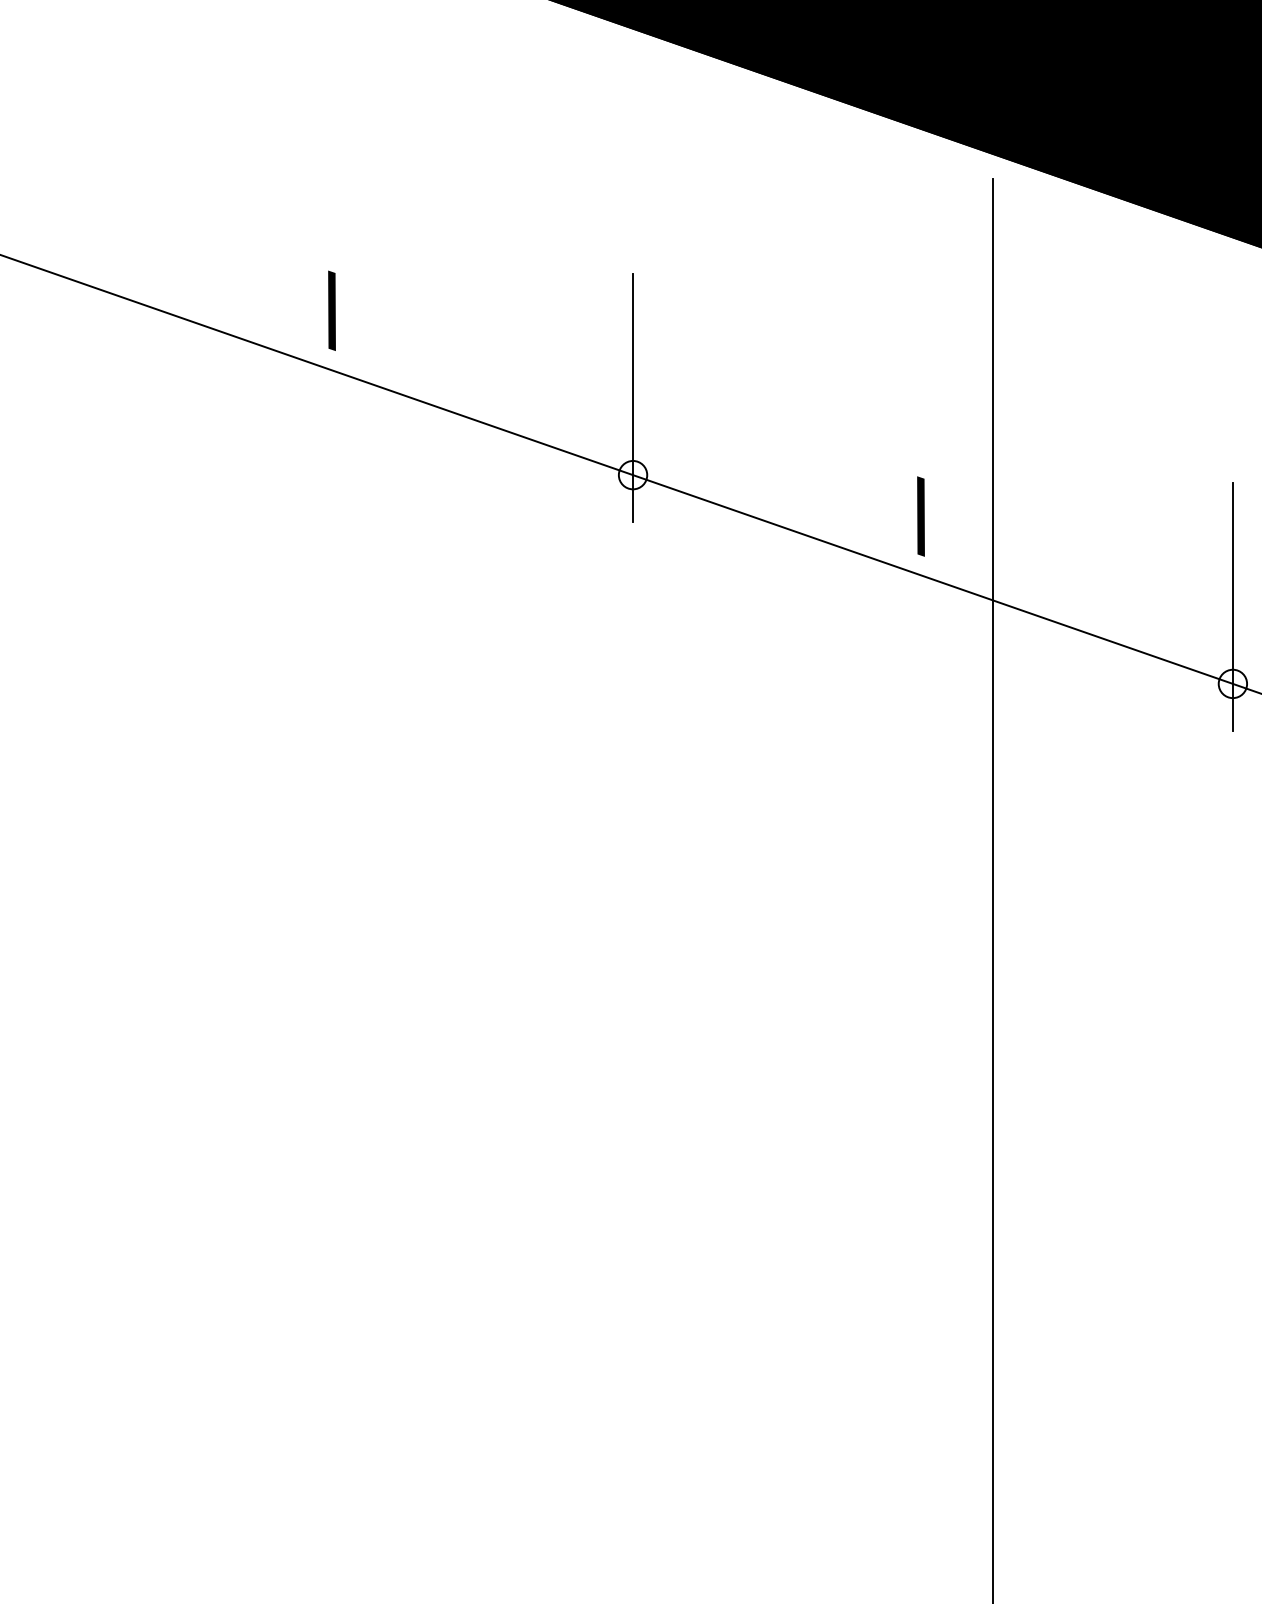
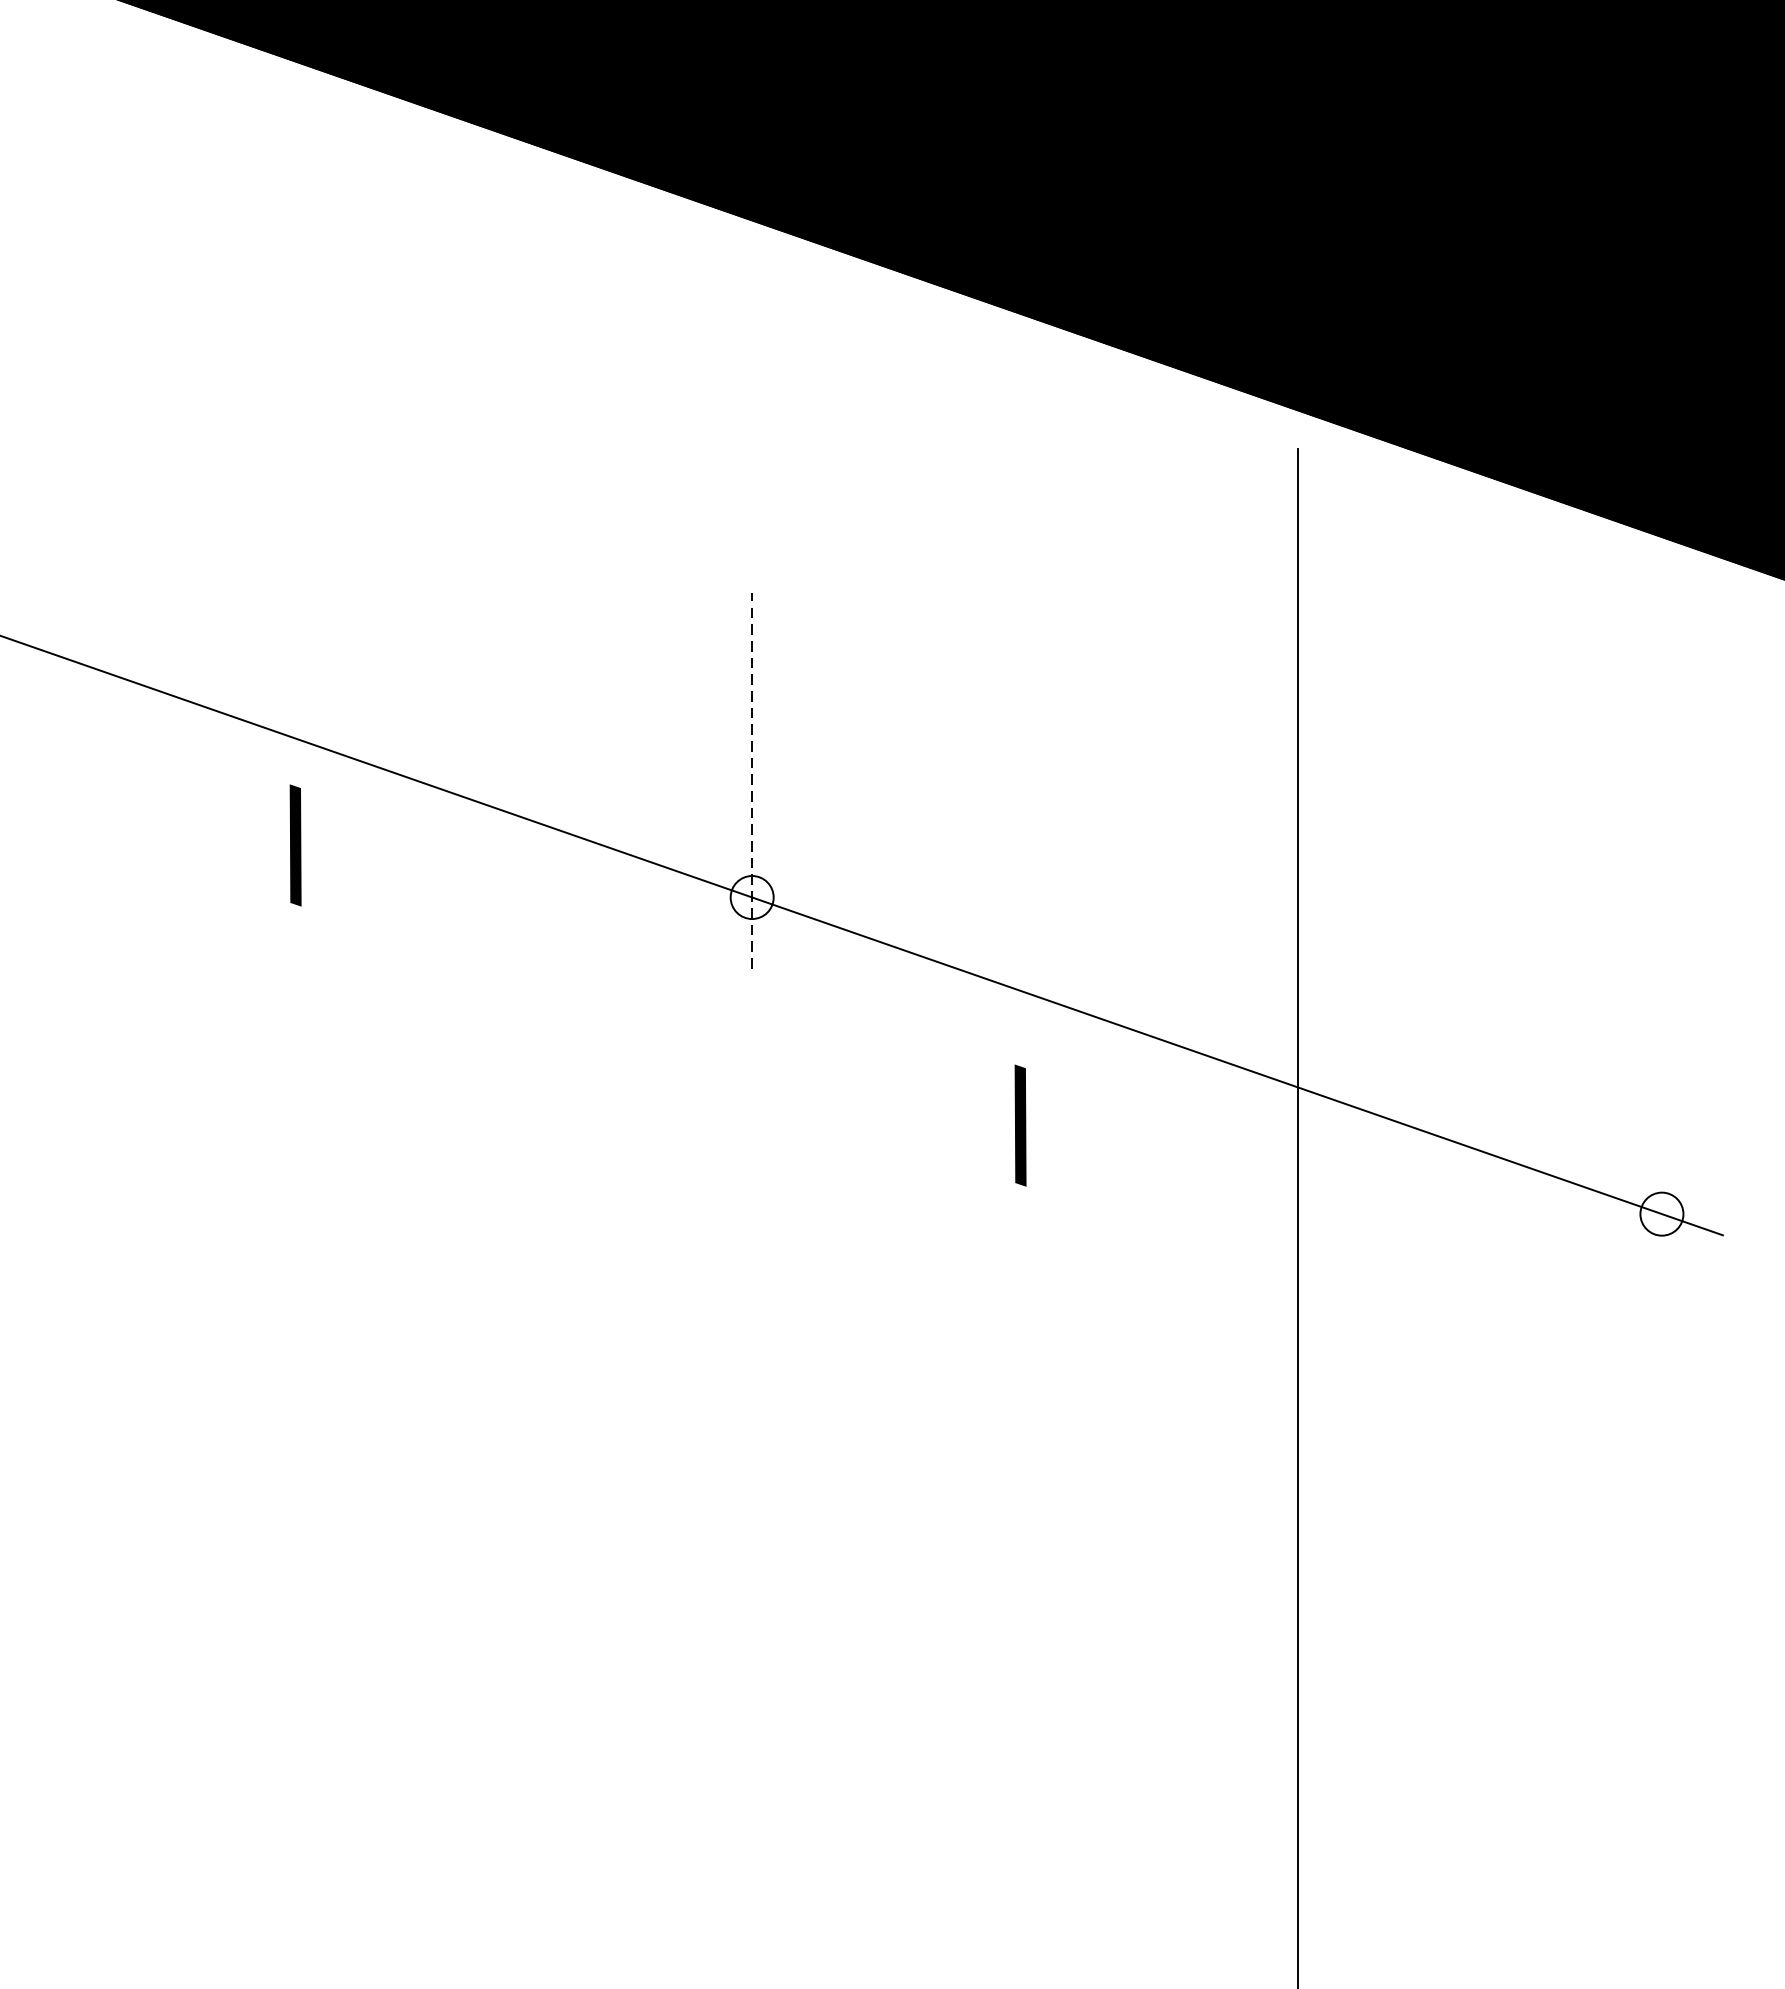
text: (331, 310) -> (294, 844), moved
line: (633, 398) -> (752, 781), solid -> dashed
text: (920, 516) -> (1019, 1125), moved
line: (1232, 606) -> (1661, 1096), removed

